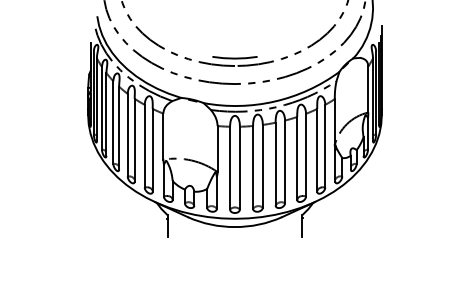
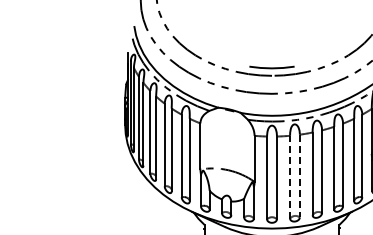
line: (253, 166) -> (290, 176), solid -> dashed
line: (262, 166) -> (299, 176), solid -> dashed

